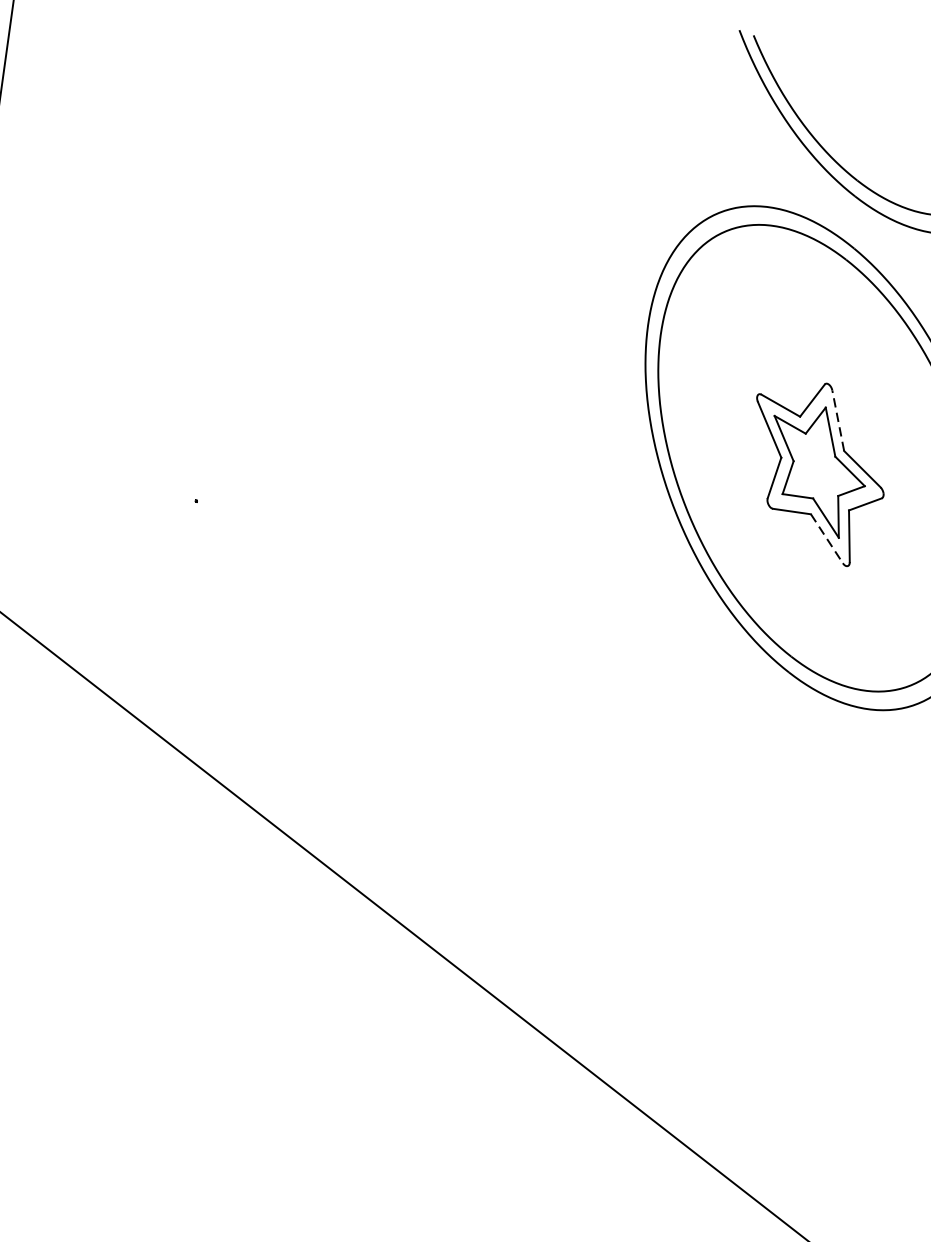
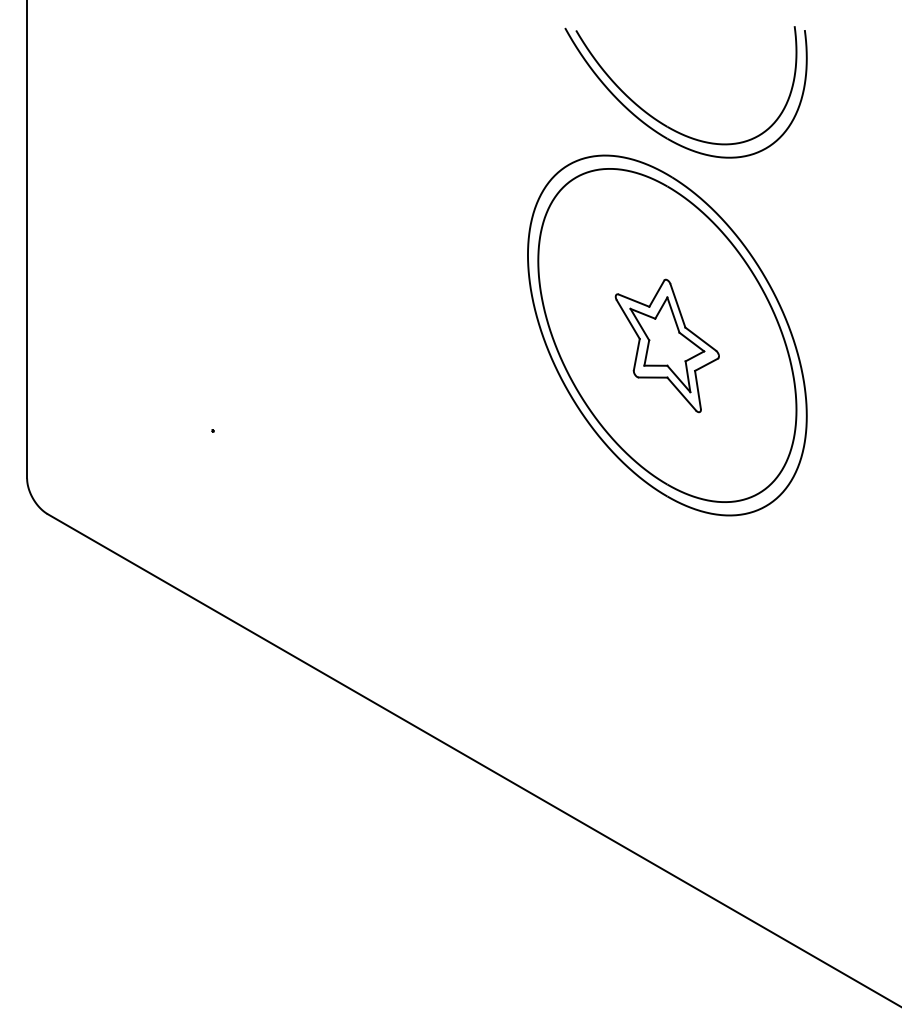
line: (837, 420) -> (677, 305), dashed -> solid
line: (826, 539) -> (681, 394), dashed -> solid

